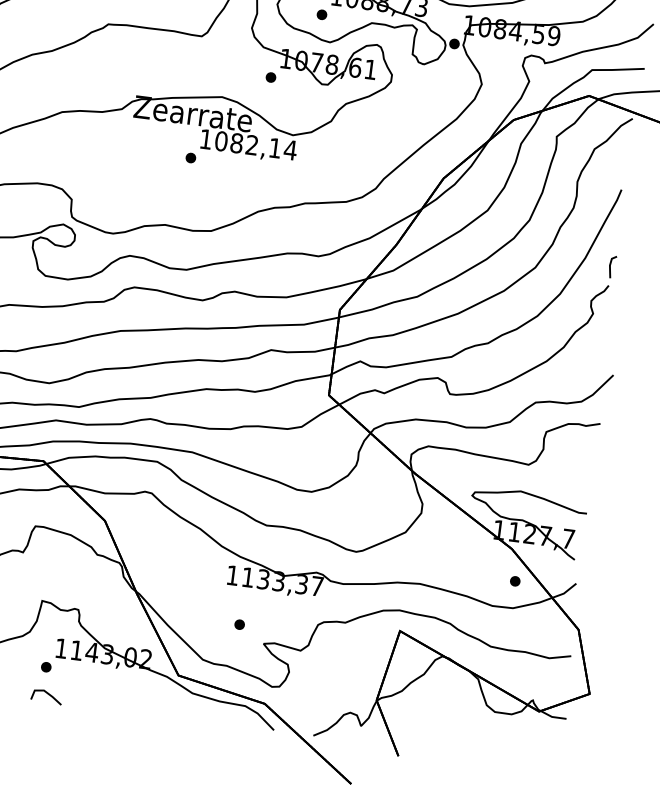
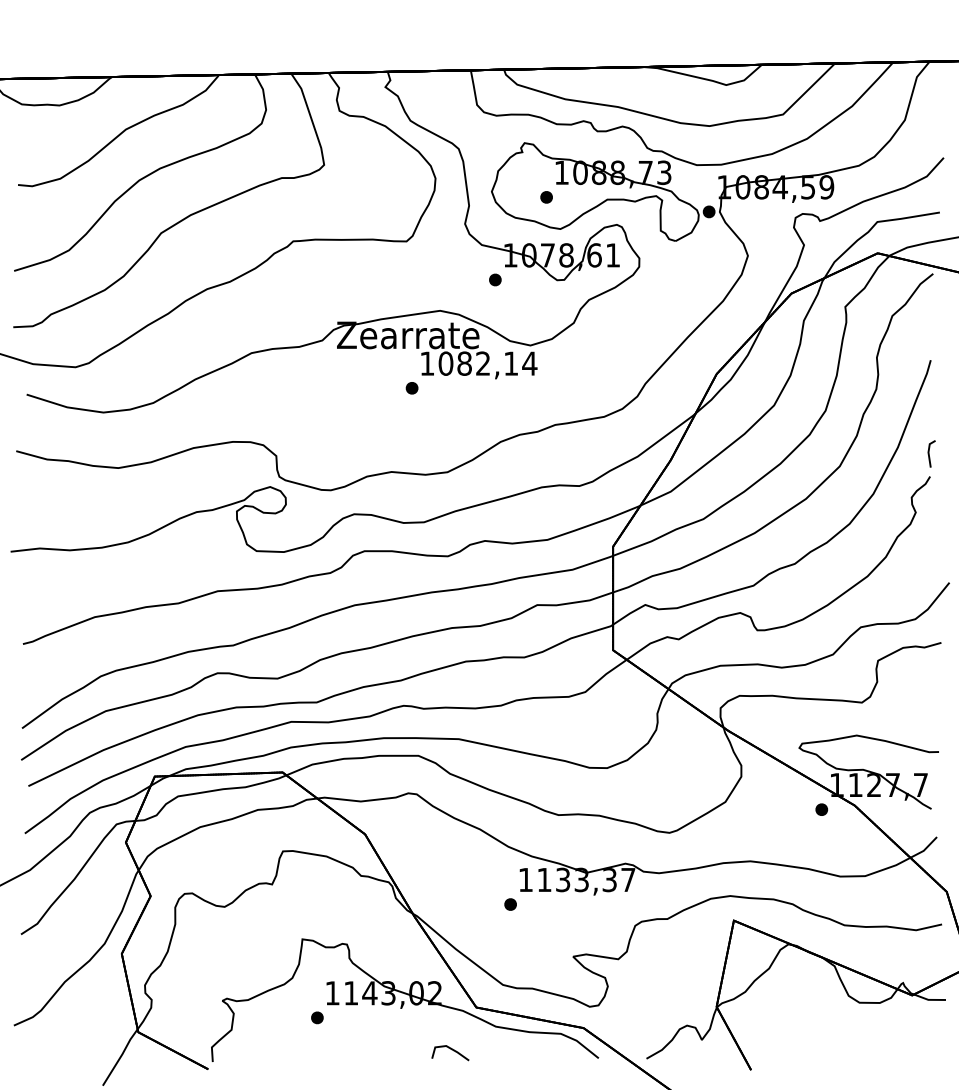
part: (515, 581) -> (821, 809), moved
part: (239, 624) -> (510, 904), moved
line: (48, 694) -> (452, 1050), moved

